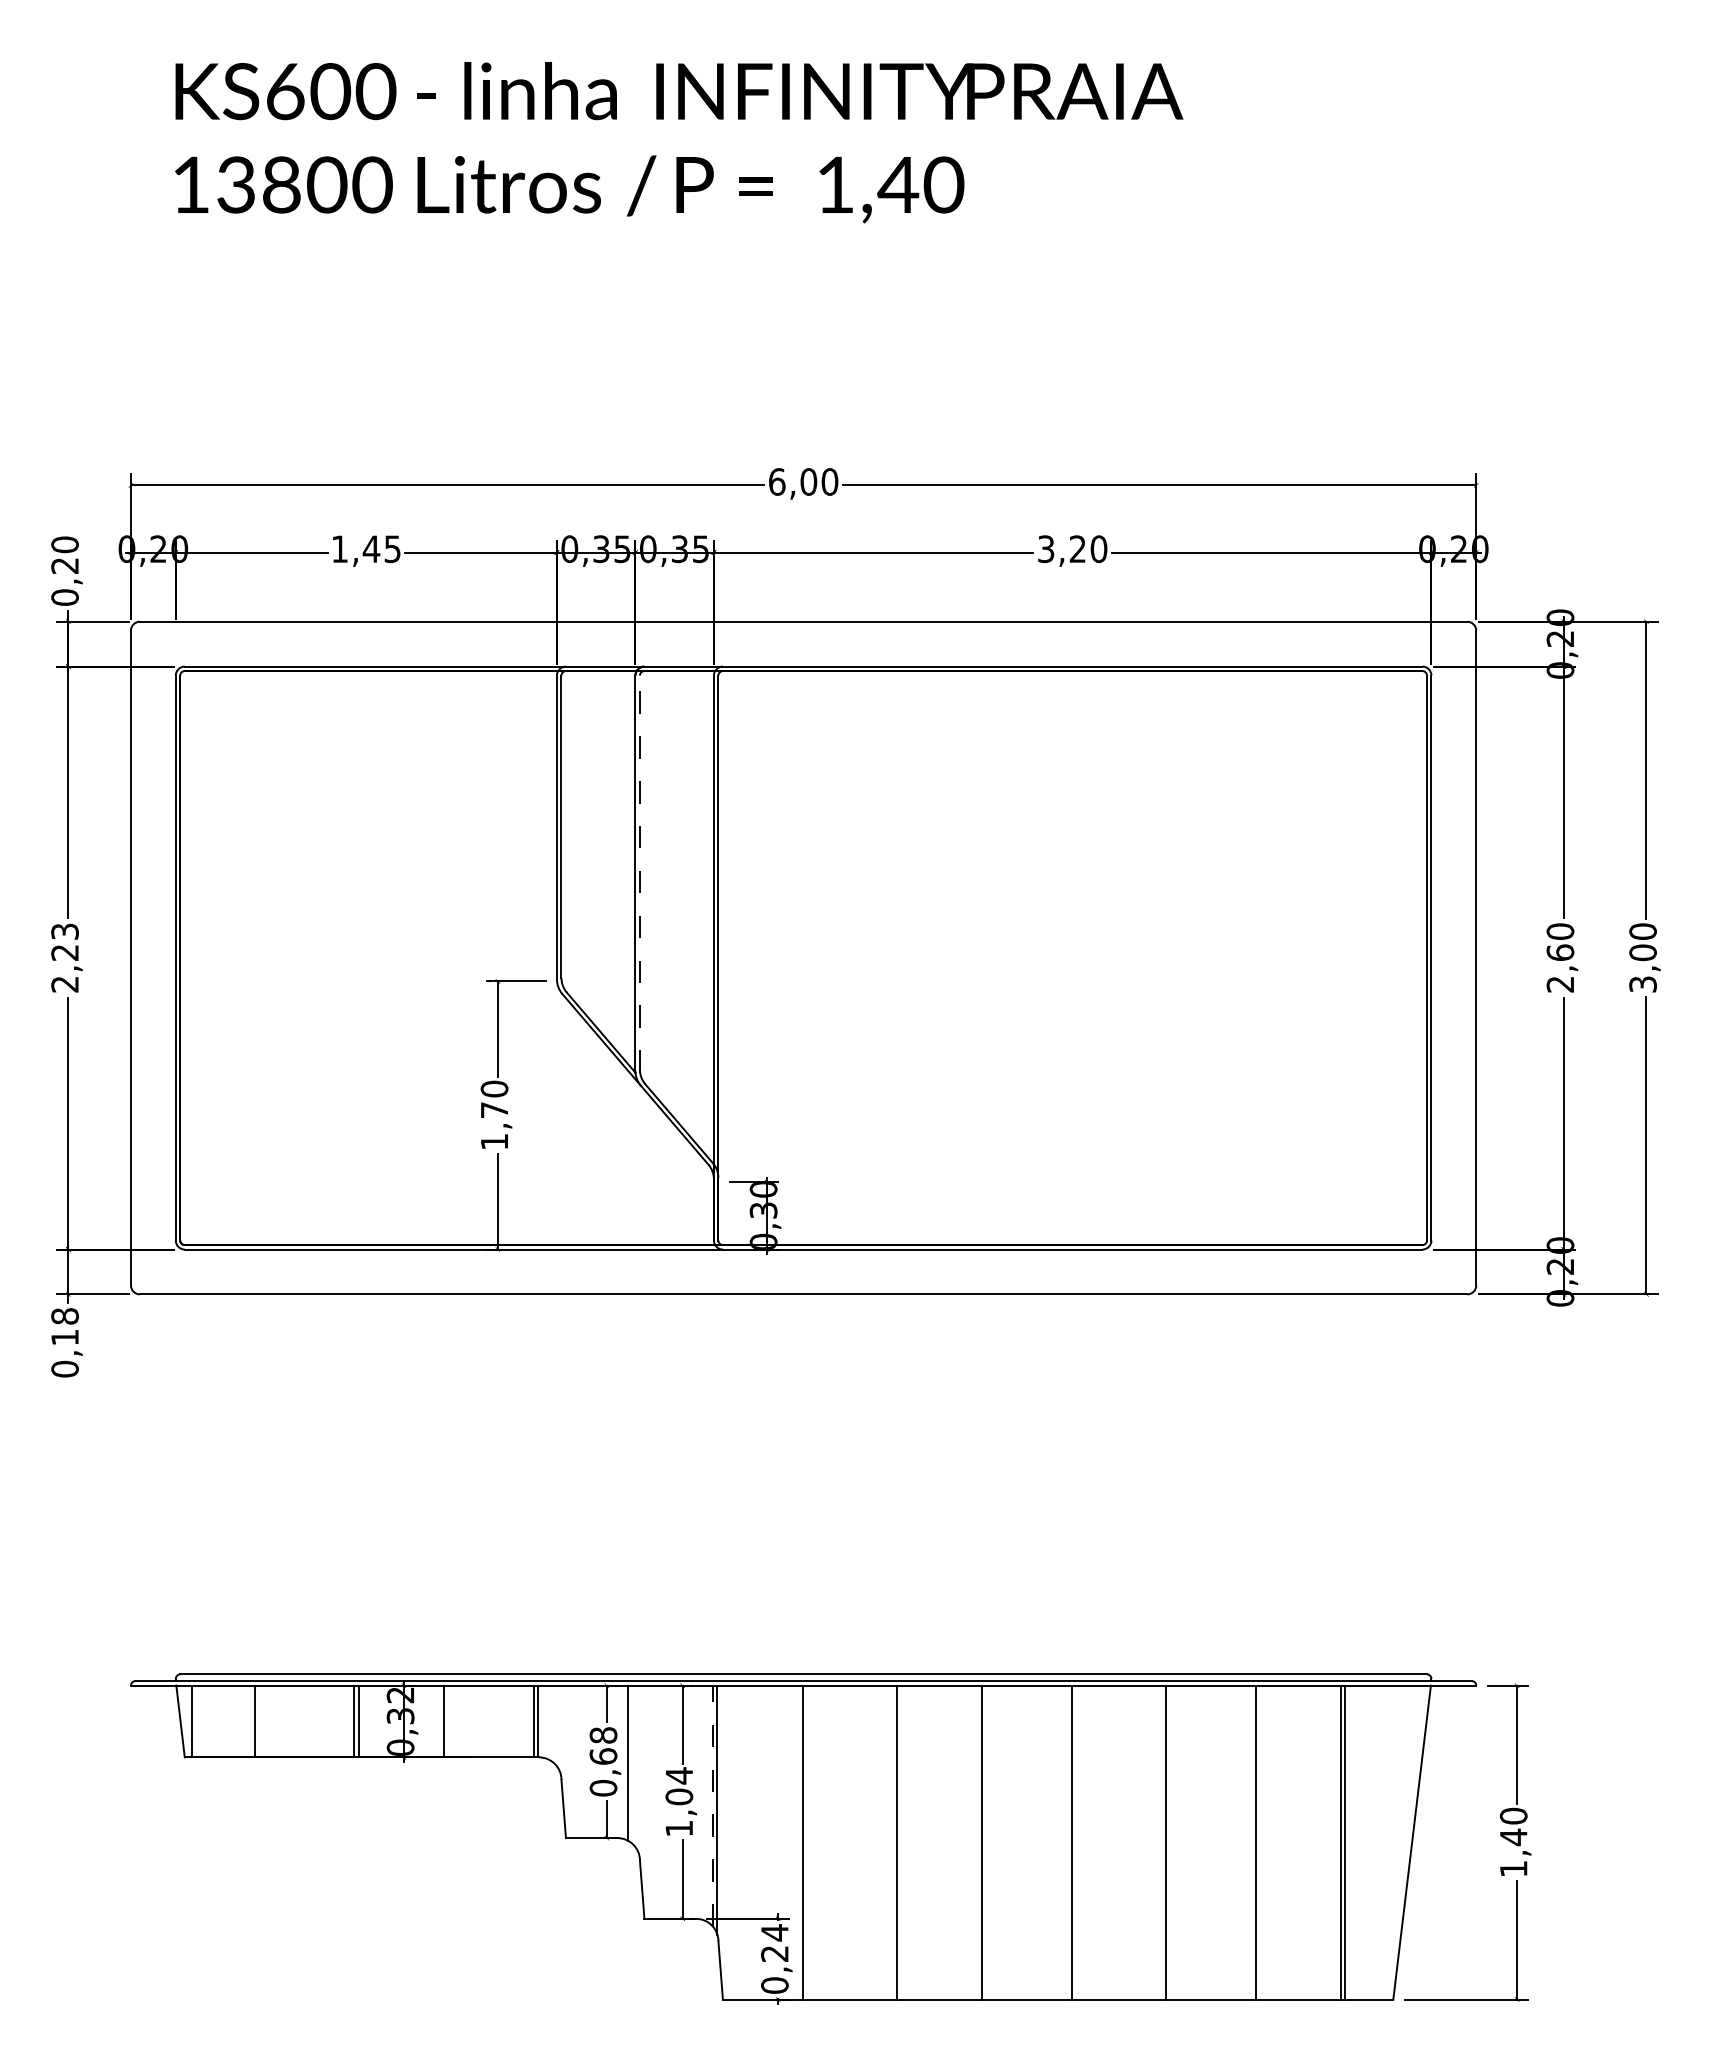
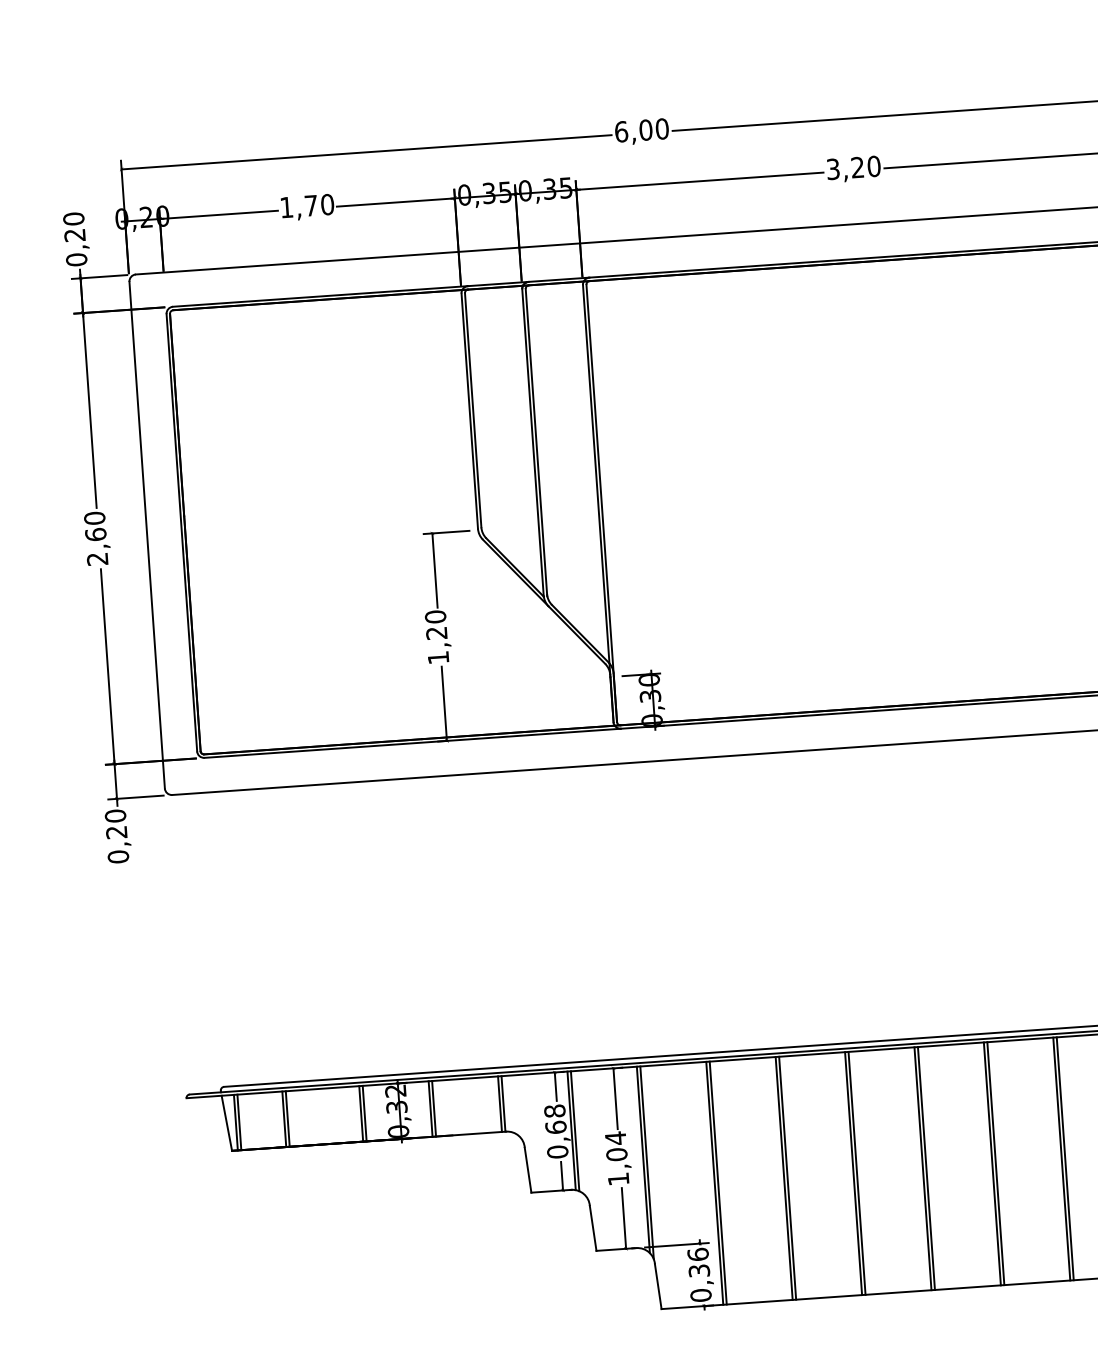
text: (381, 549) -> (318, 205), 1,45 -> 1,70
line: (639, 874) -> (536, 443), dashed -> solid
text: (64, 941) -> (94, 526), 2,23 -> 2,60
text: (493, 1110) -> (435, 633), 1,70 -> 1,20
text: (64, 1326) -> (115, 823), 0,18 -> 0,20
line: (196, 1721) -> (239, 1122), added
line: (259, 1721) -> (287, 1119), added
line: (448, 1721) -> (434, 1108), added
line: (623, 1761) -> (571, 1130), added
line: (712, 1805) -> (643, 1159), dashed -> solid
line: (807, 1842) -> (718, 1183), added
line: (892, 1842) -> (784, 1178), added
line: (986, 1842) -> (857, 1173), added
line: (1076, 1842) -> (926, 1168), added
line: (1161, 1842) -> (992, 1163), added
line: (1251, 1842) -> (1062, 1158), added
text: (774, 1942) -> (698, 1262), 0,24 -> 0,36

